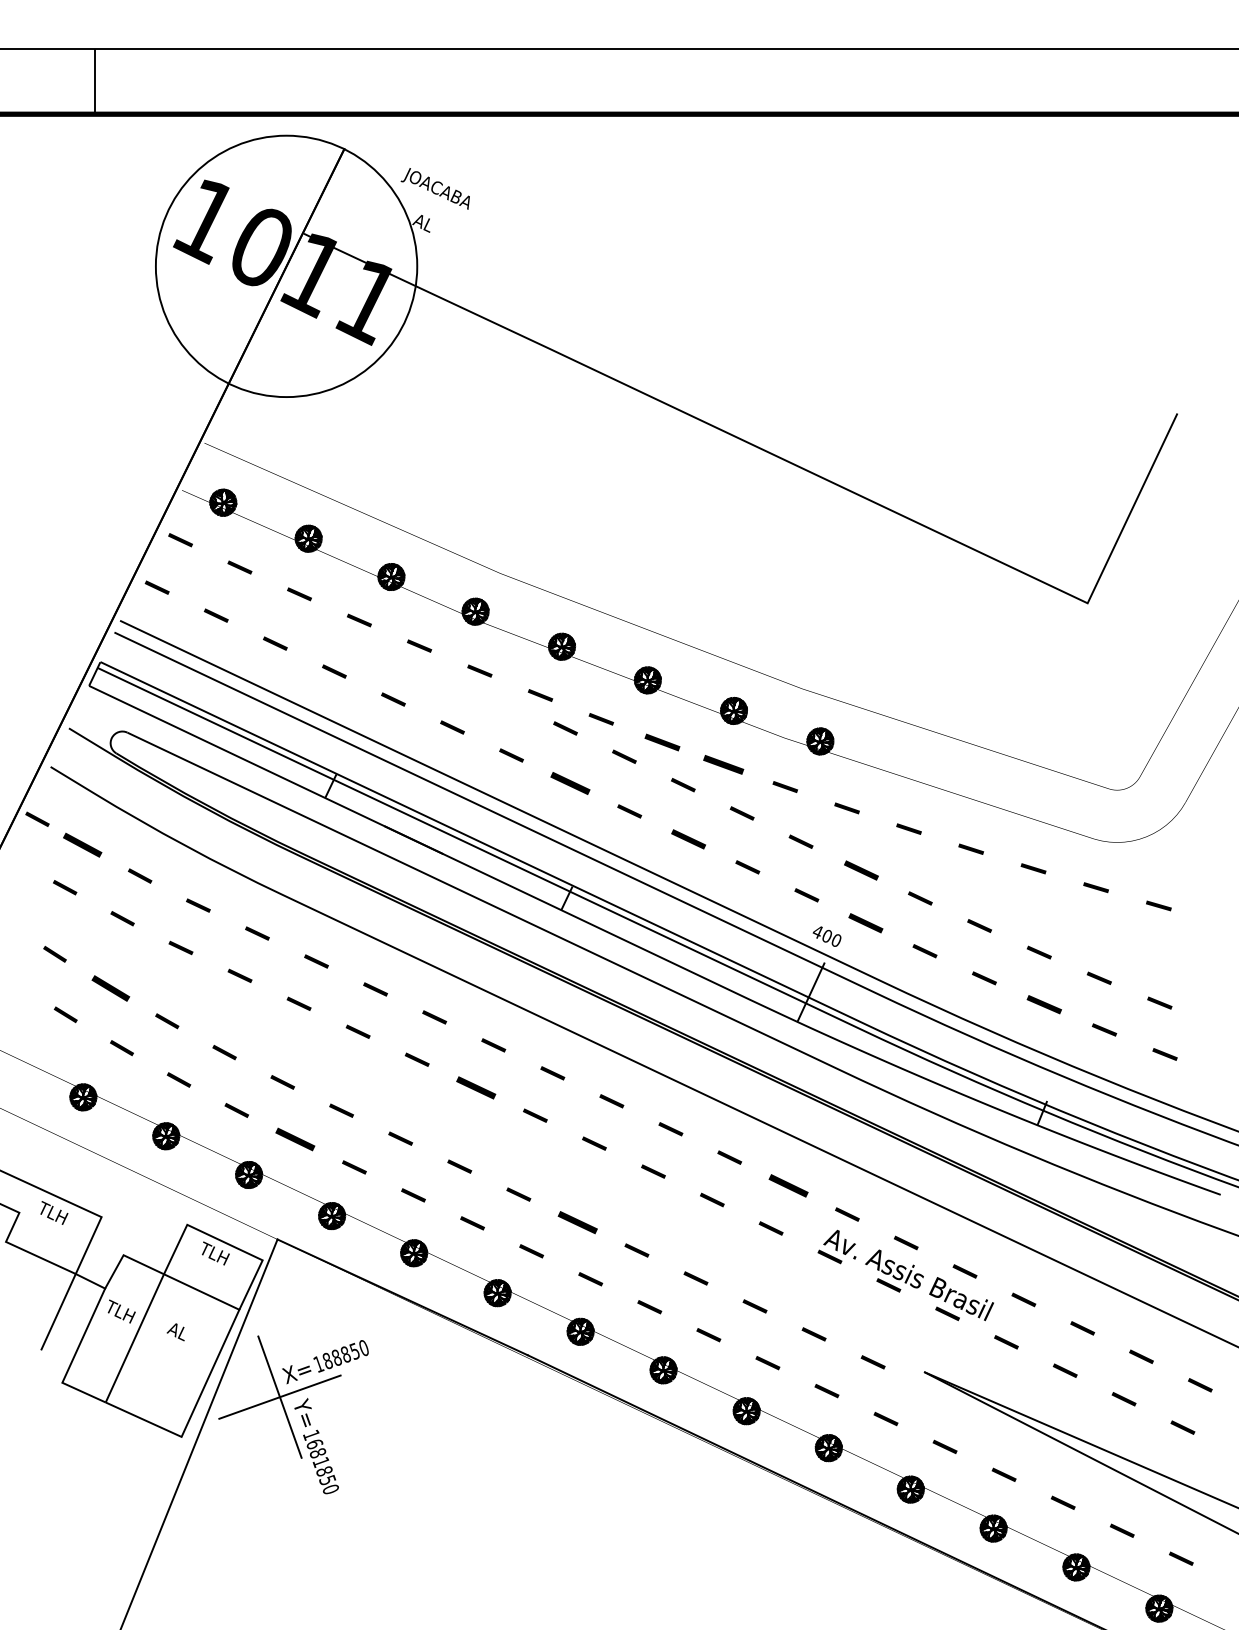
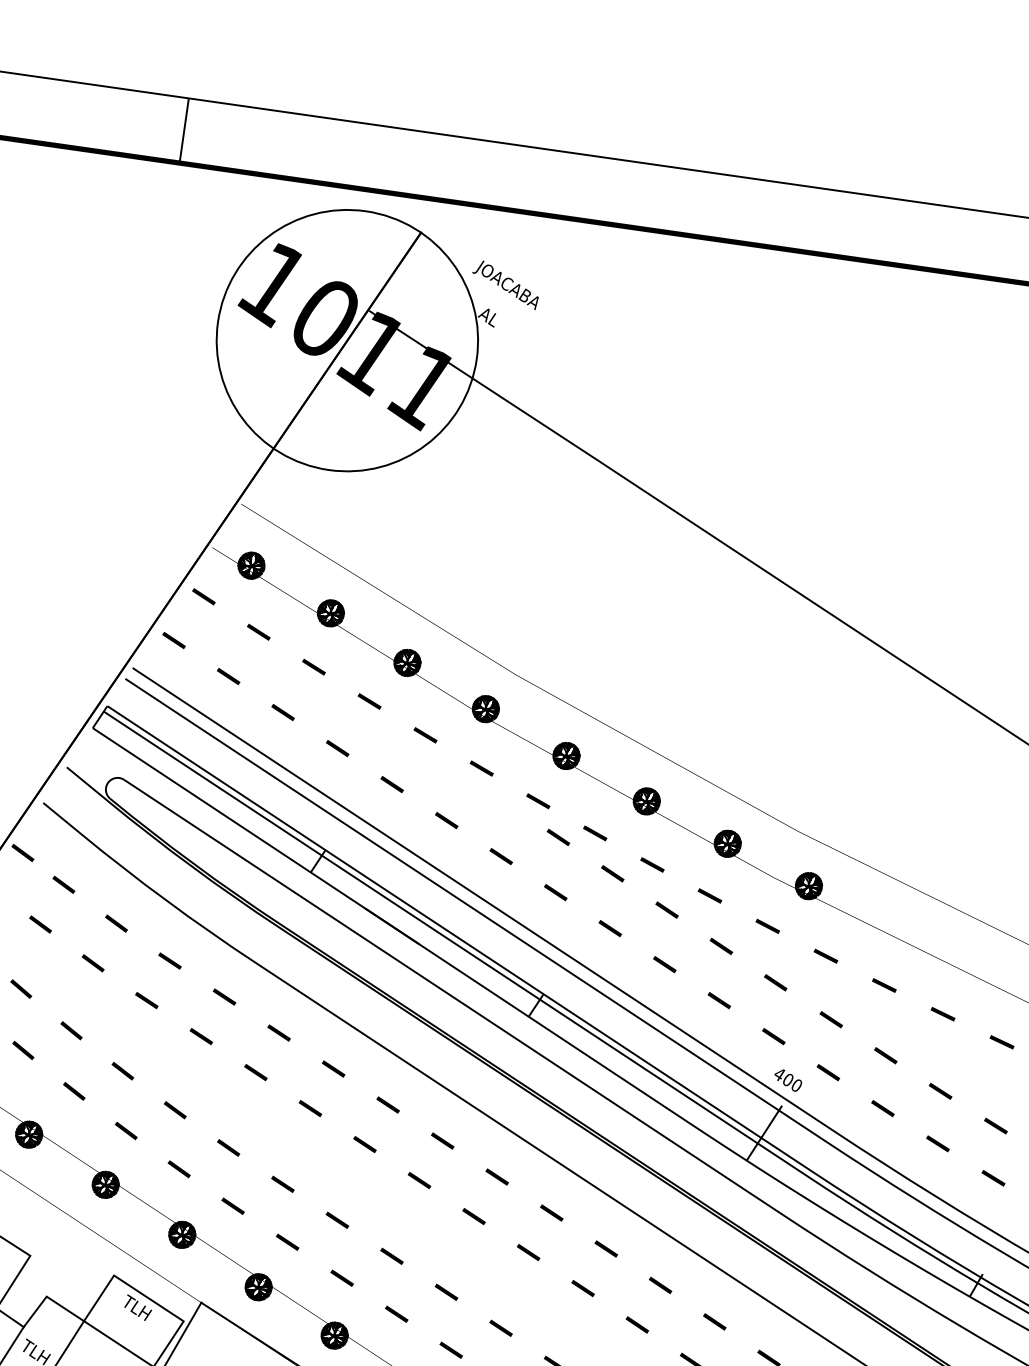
part: (662, 742) -> (652, 864), size x0.71
part: (723, 765) -> (709, 896), size x0.62
part: (570, 783) -> (555, 892), size x0.62
part: (688, 839) -> (664, 964), size x0.71
part: (82, 844) -> (63, 884), size x0.62
part: (860, 870) -> (830, 1019), size x0.71
part: (865, 923) -> (827, 1072), size x0.71
part: (110, 988) -> (71, 1030), size x0.62
part: (1043, 1004) -> (992, 1178), size x0.71
part: (476, 1087) -> (419, 1180), size x0.62
part: (295, 1139) -> (233, 1206), size x0.62
part: (788, 1186) -> (714, 1322), size x0.62
part: (577, 1222) -> (500, 1328), size x0.62

